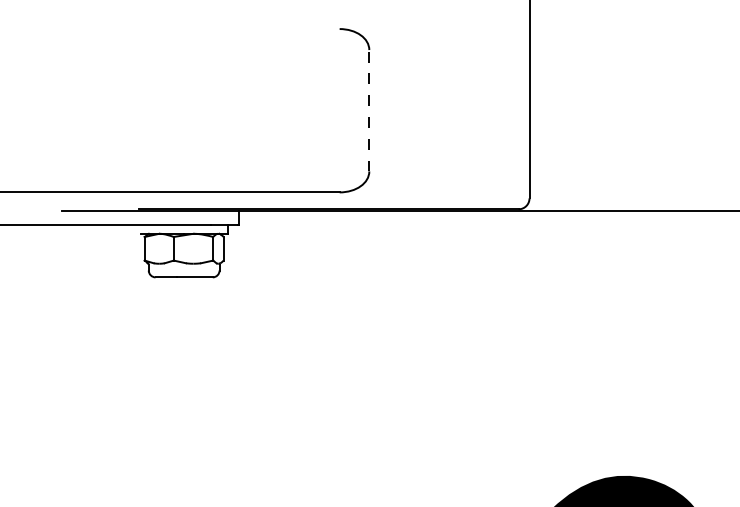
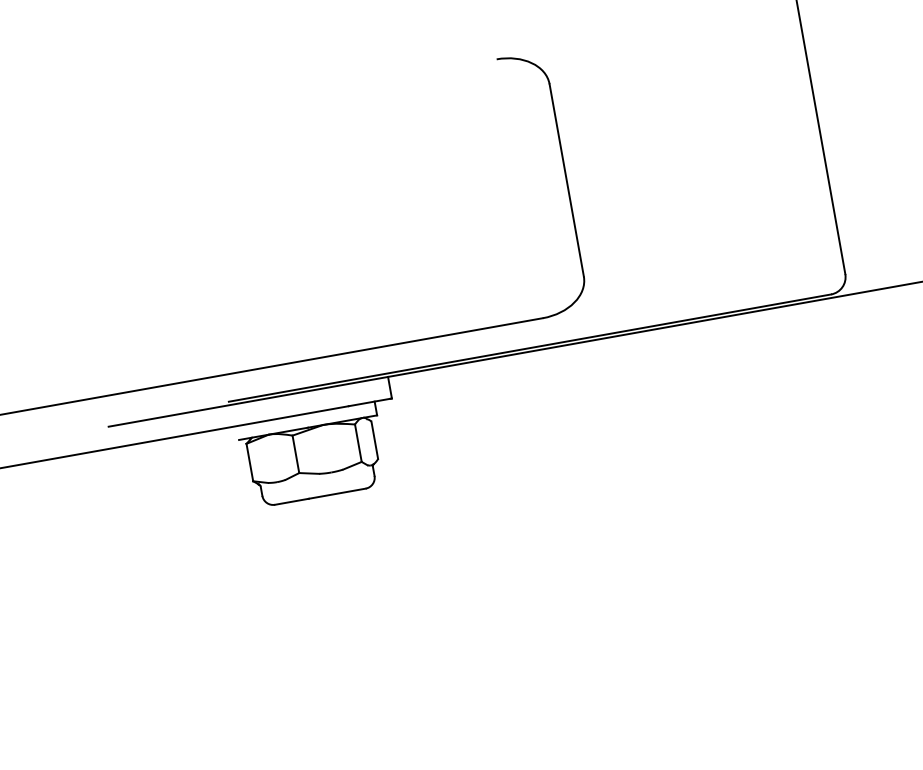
line: (369, 110) -> (566, 179), dashed -> solid

